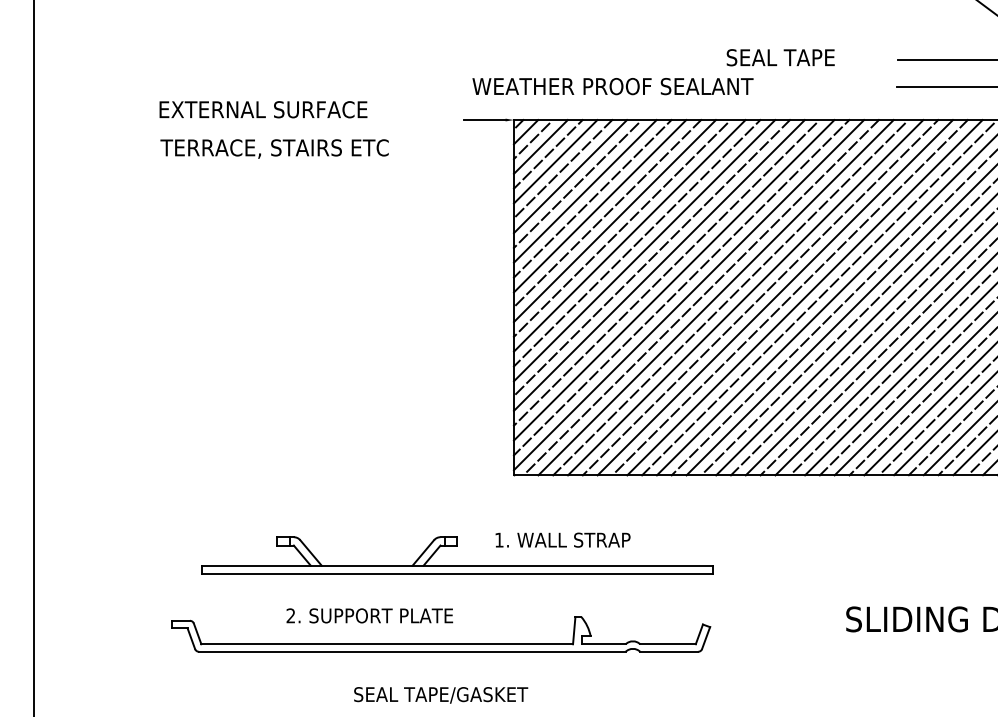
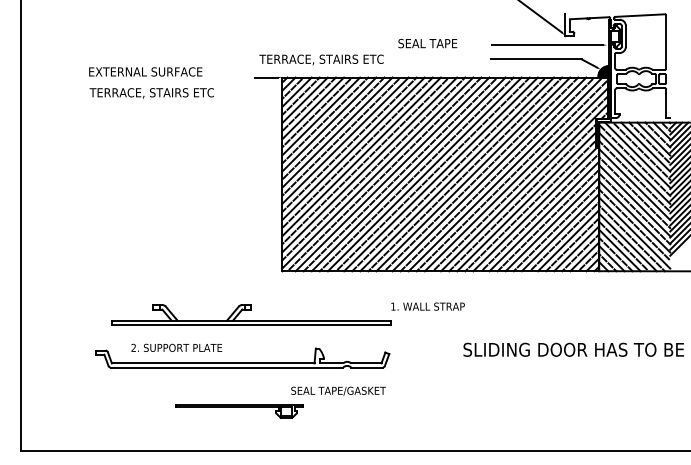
text: (611, 86) -> (335, 59), WEATHER PROOF SEALANT -> TERRACE, STAIRS ETC
text: (561, 539) -> (427, 306), moved
text: (369, 615) -> (176, 347), moved
text: (440, 693) -> (338, 390), moved

